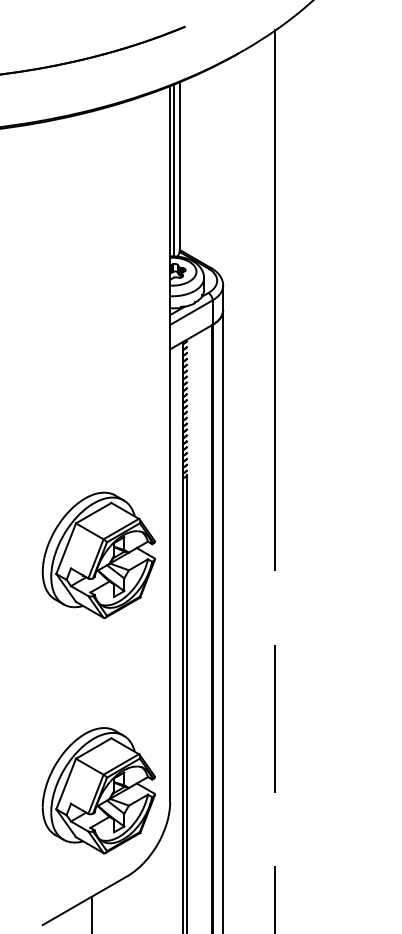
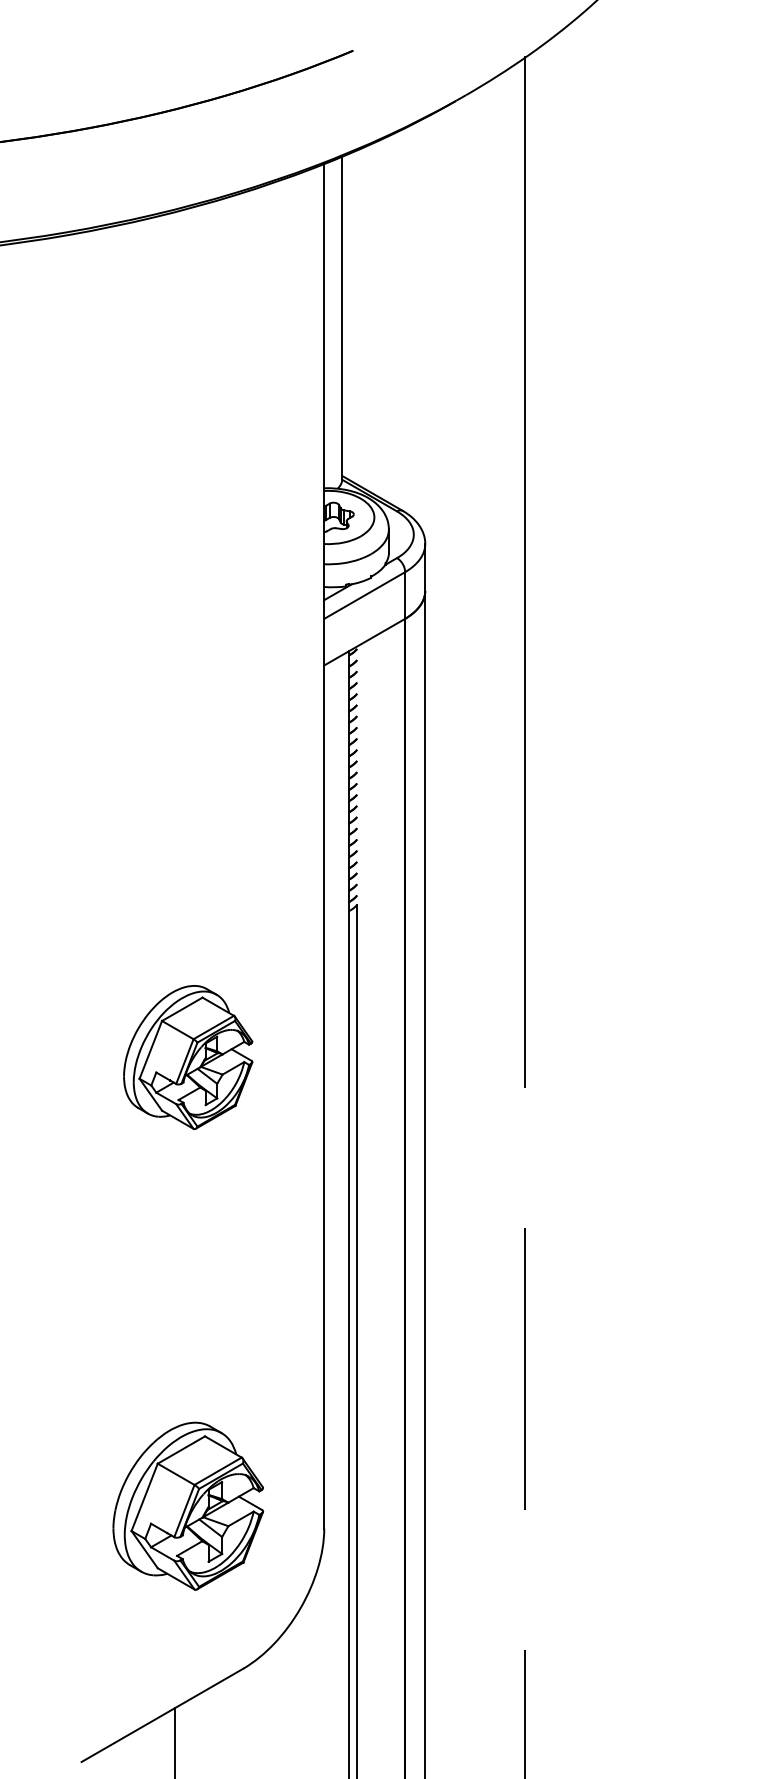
line: (174, 169) -> (332, 322), removed
part: (98, 554) -> (187, 1056), size x0.6
part: (98, 790) -> (187, 1505), size x0.7

